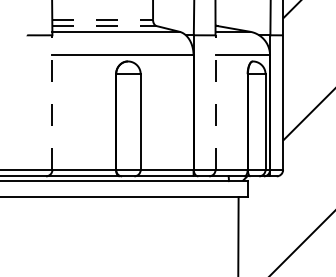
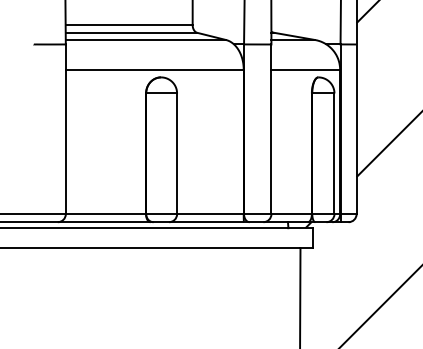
line: (102, 20) -> (129, 25), dashed -> solid
line: (104, 25) -> (131, 32), dashed -> solid
line: (52, 102) -> (65, 129), dashed -> solid
line: (215, 102) -> (271, 129), dashed -> solid

